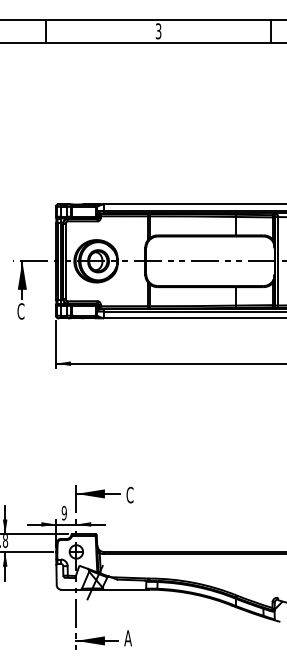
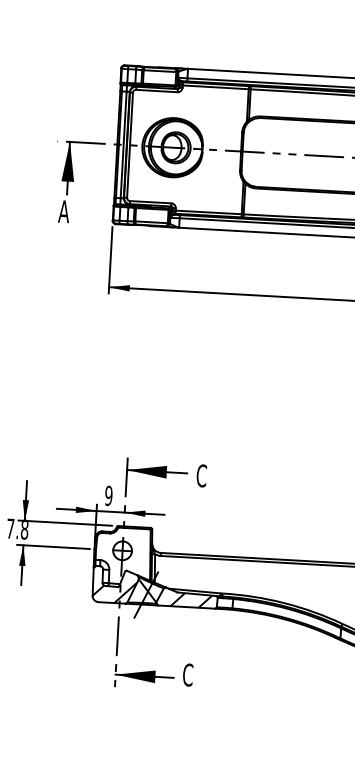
text: (20, 311) -> (63, 211), C -> A
hatch: (72, 576) -> (115, 584), added
hatch: (127, 584) -> (191, 600), added
text: (127, 638) -> (186, 675), A -> C

